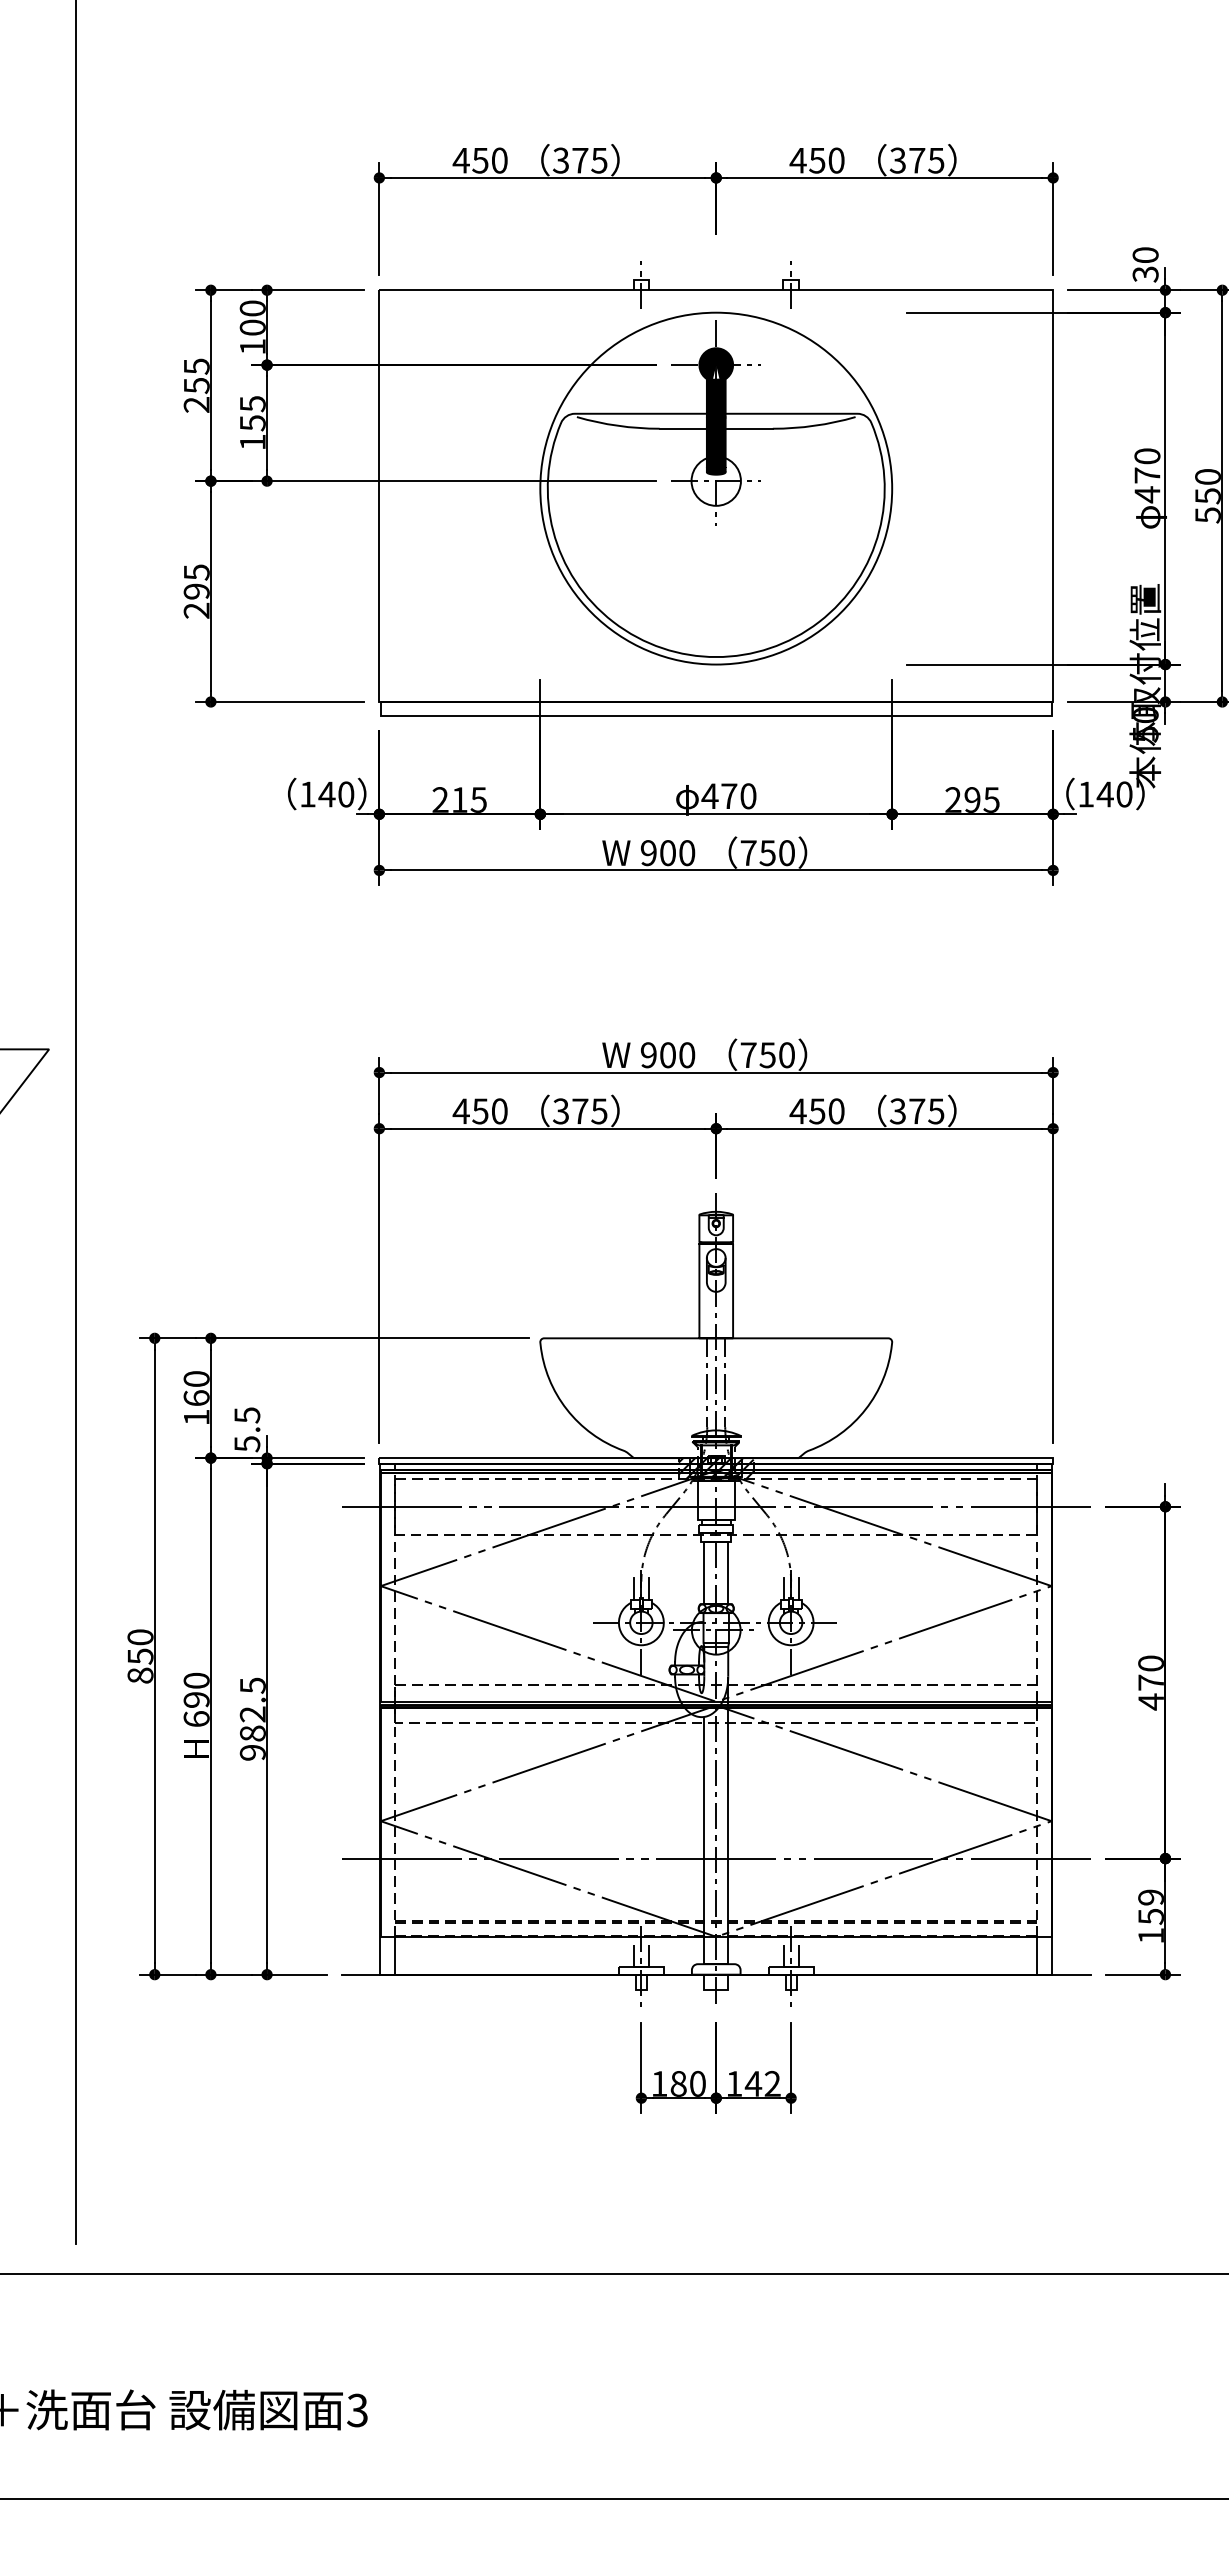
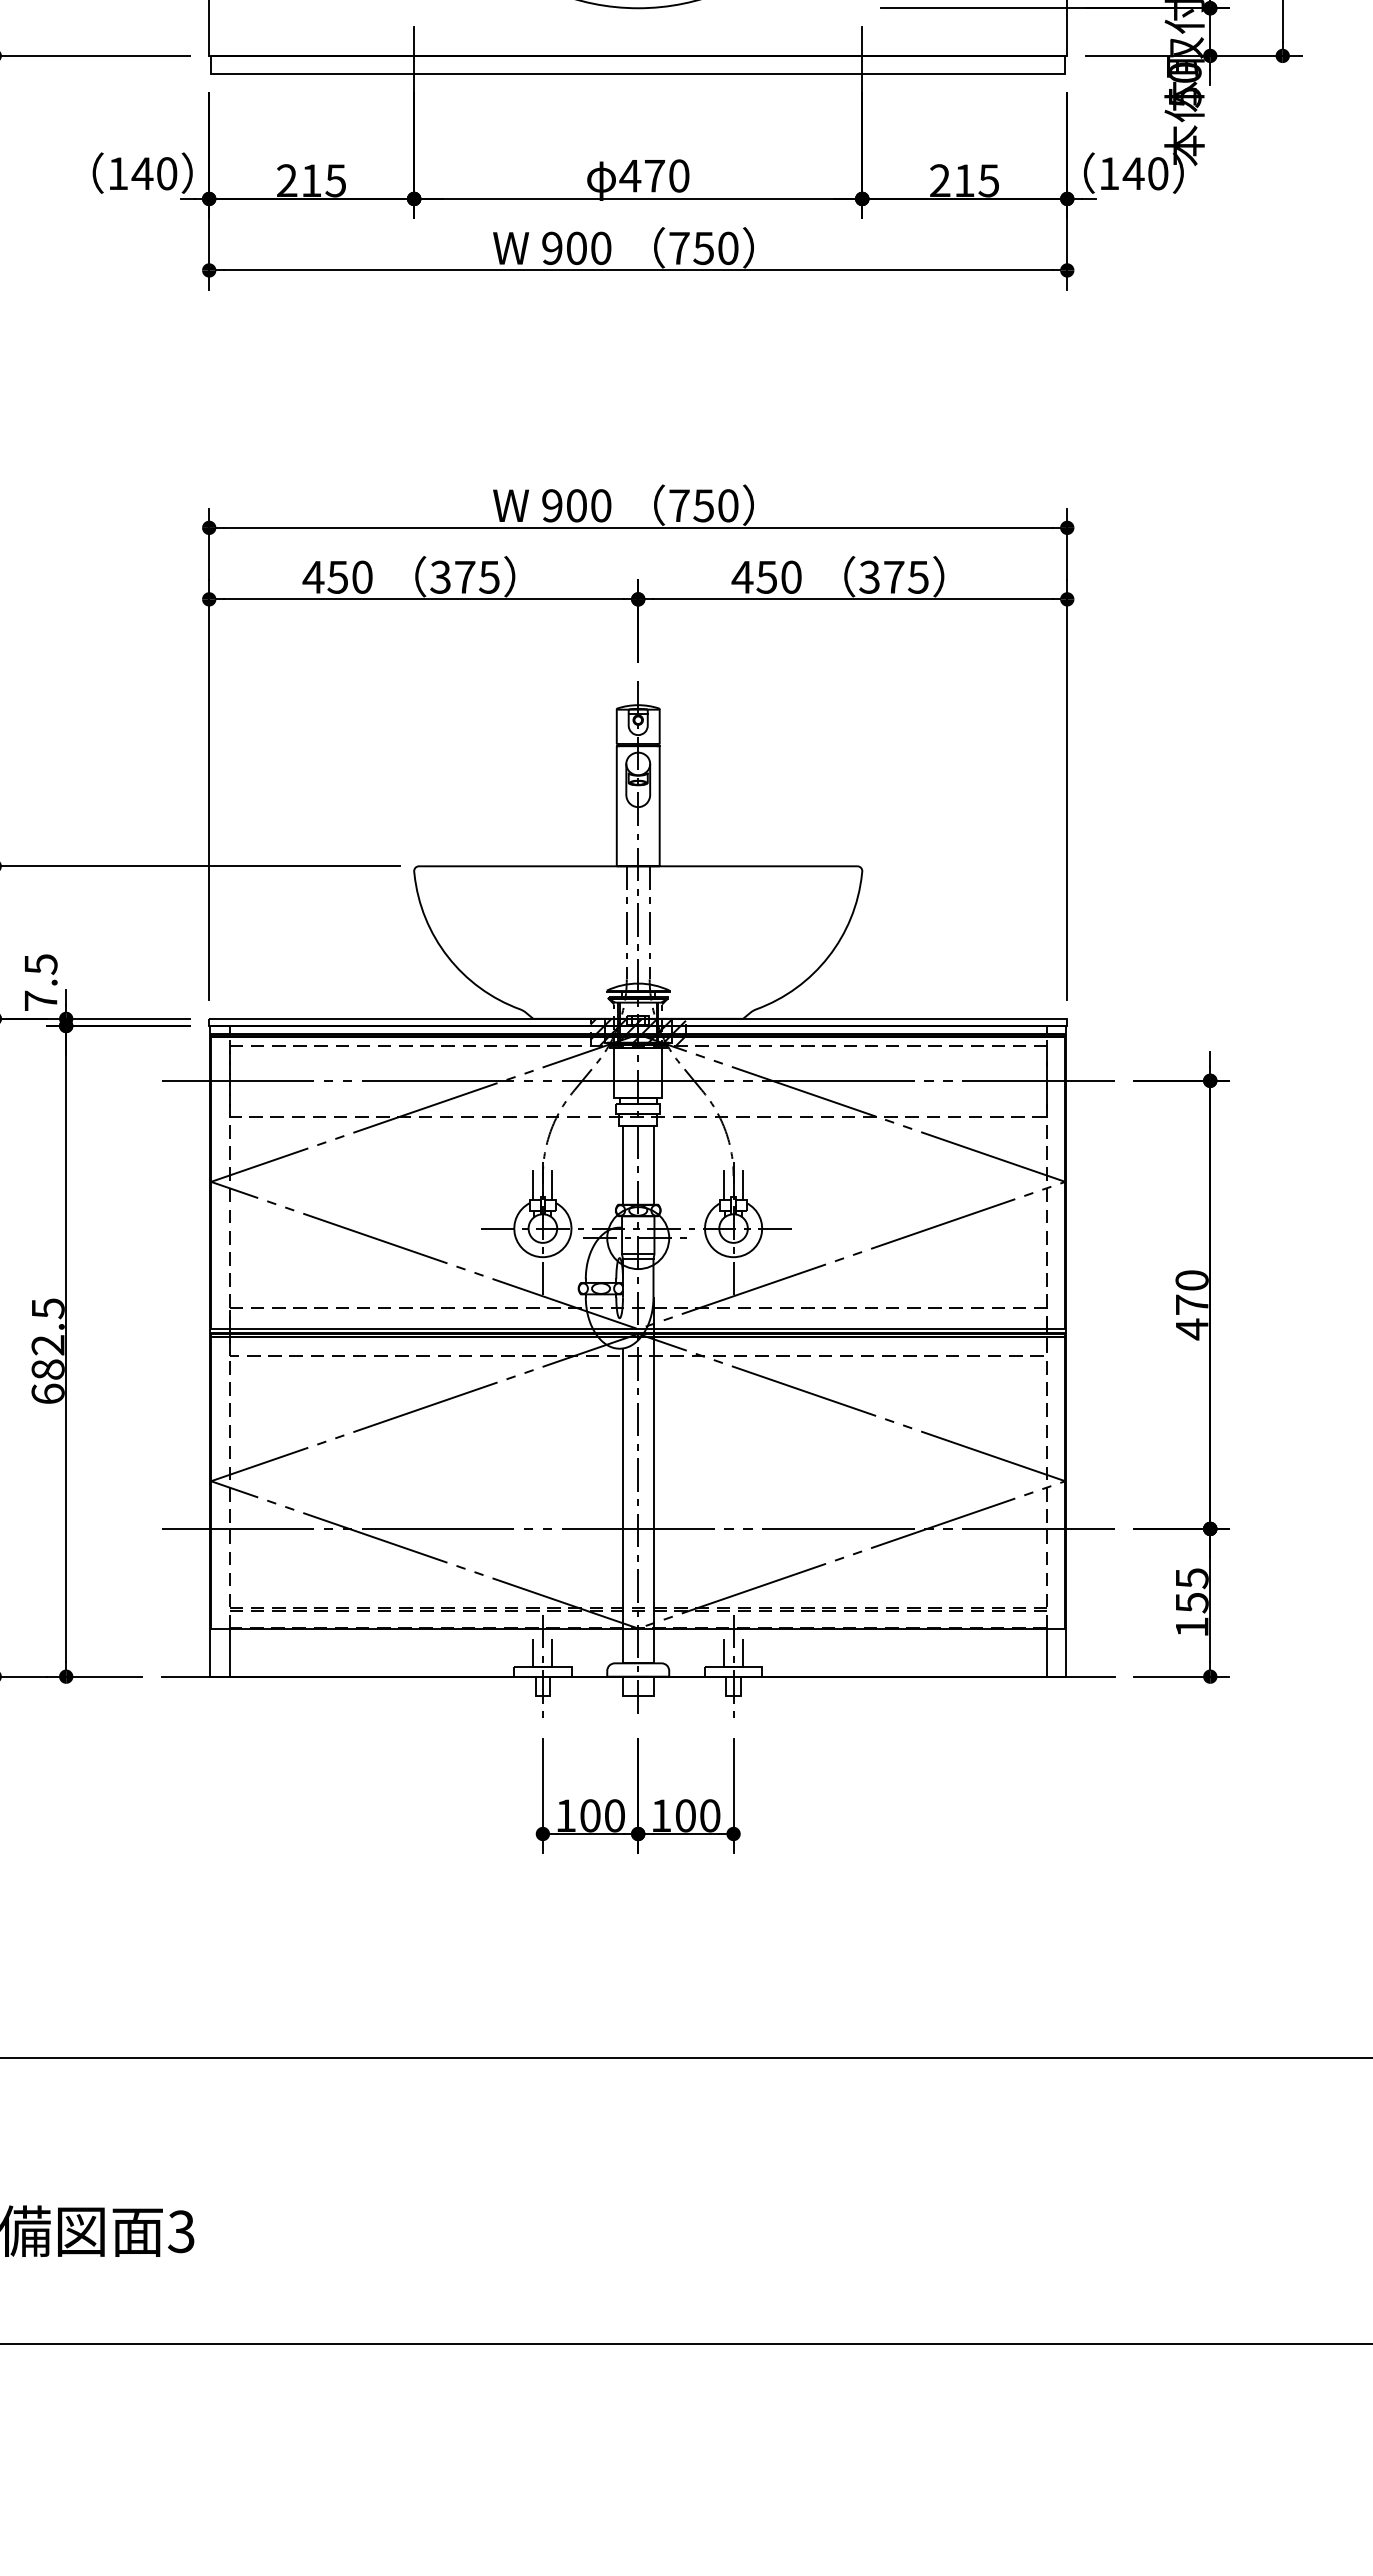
text: (972, 799) -> (964, 180), 295 -> 215
text: (247, 1444) -> (41, 1001), 5.5 -> 7.5
text: (252, 1752) -> (47, 1393), 982.5 -> 682.5
text: (1150, 1897) -> (1191, 1578), 159 -> 155
text: (678, 2083) -> (590, 1815), 180 -> 100
text: (762, 2083) -> (697, 1815), 142 -> 100

